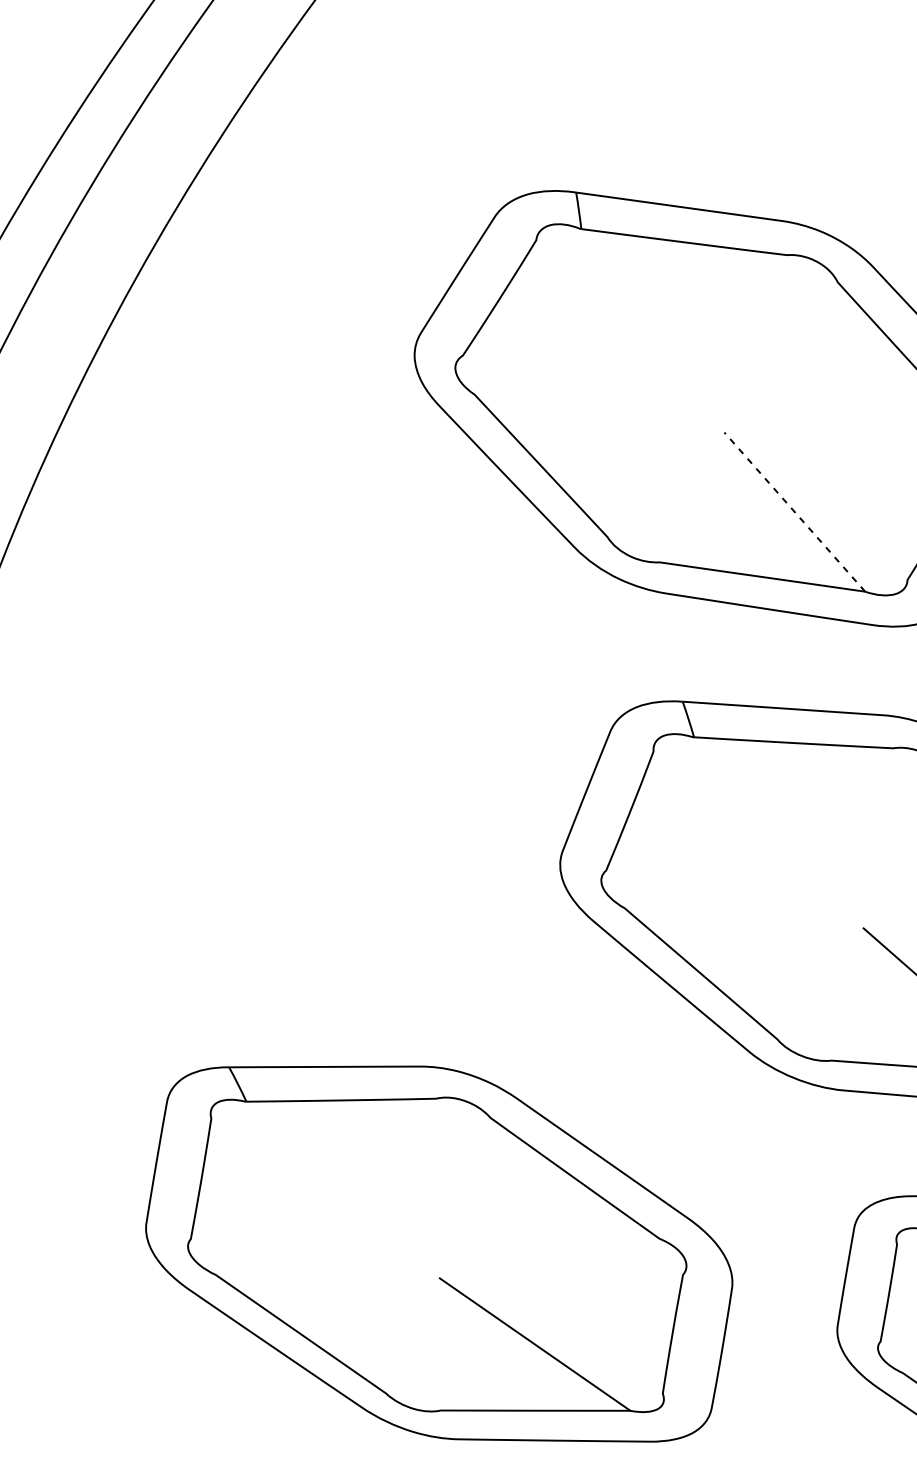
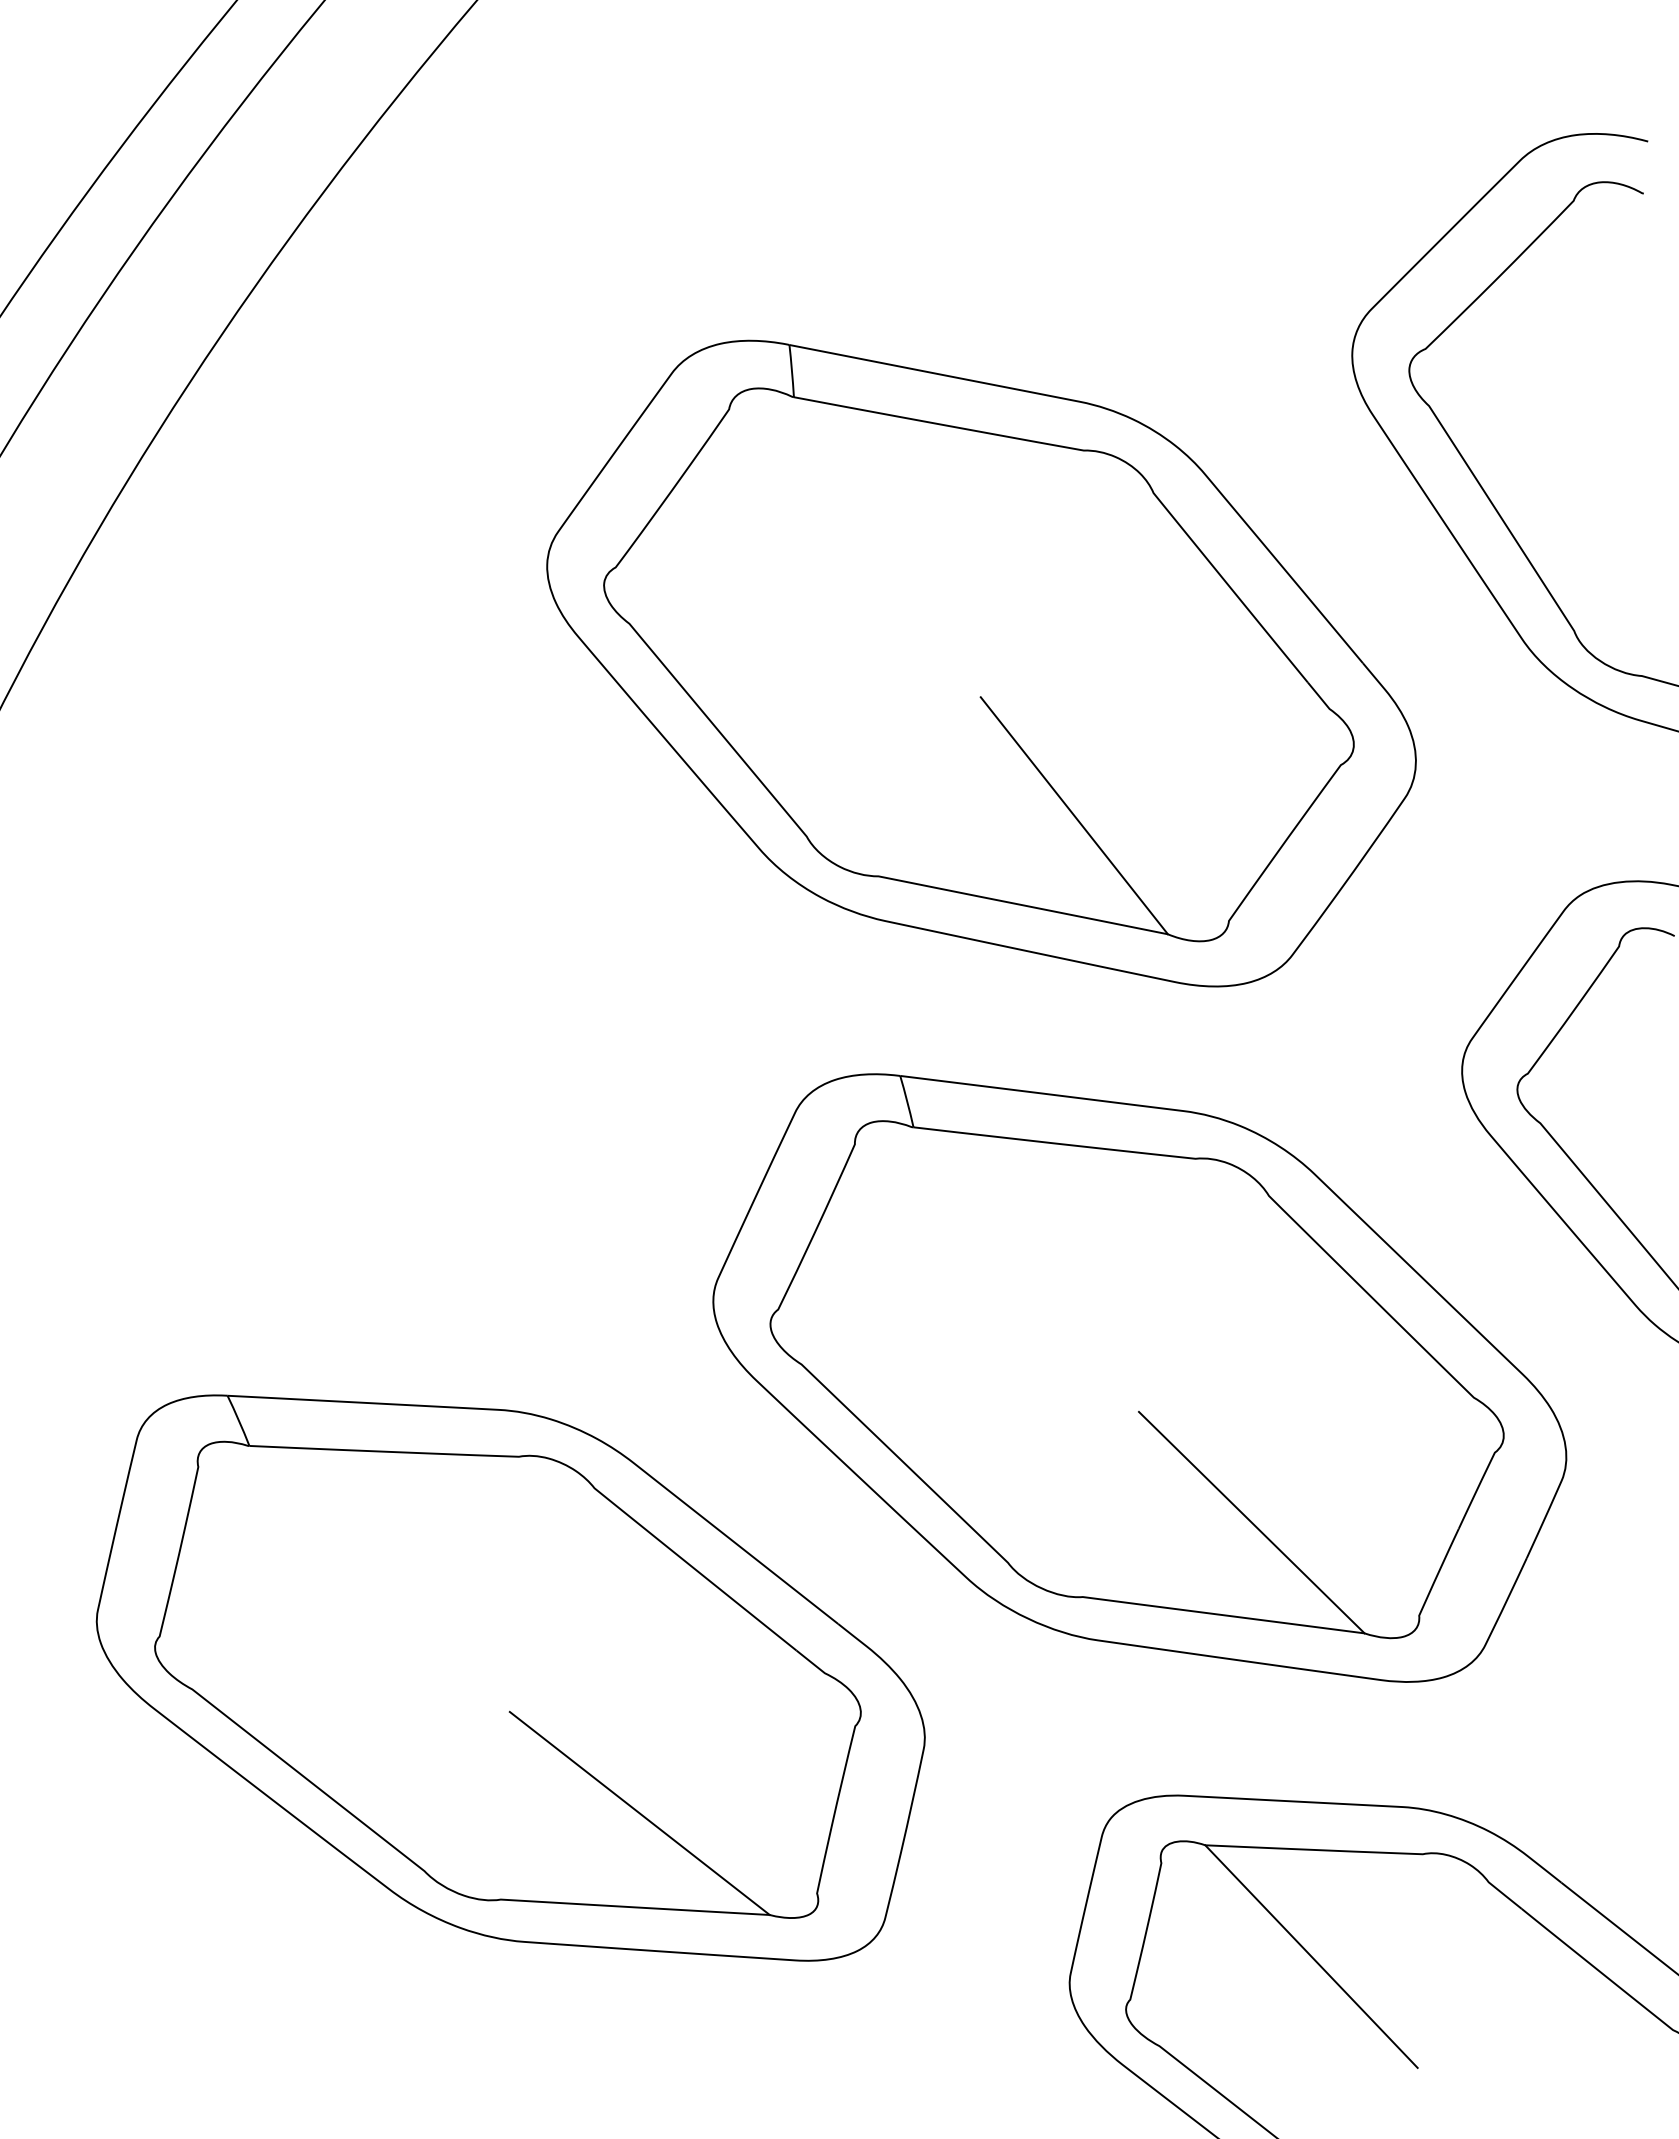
line: (794, 511) -> (1074, 815), dashed -> solid
part: (438, 1254) -> (510, 1677), moved

